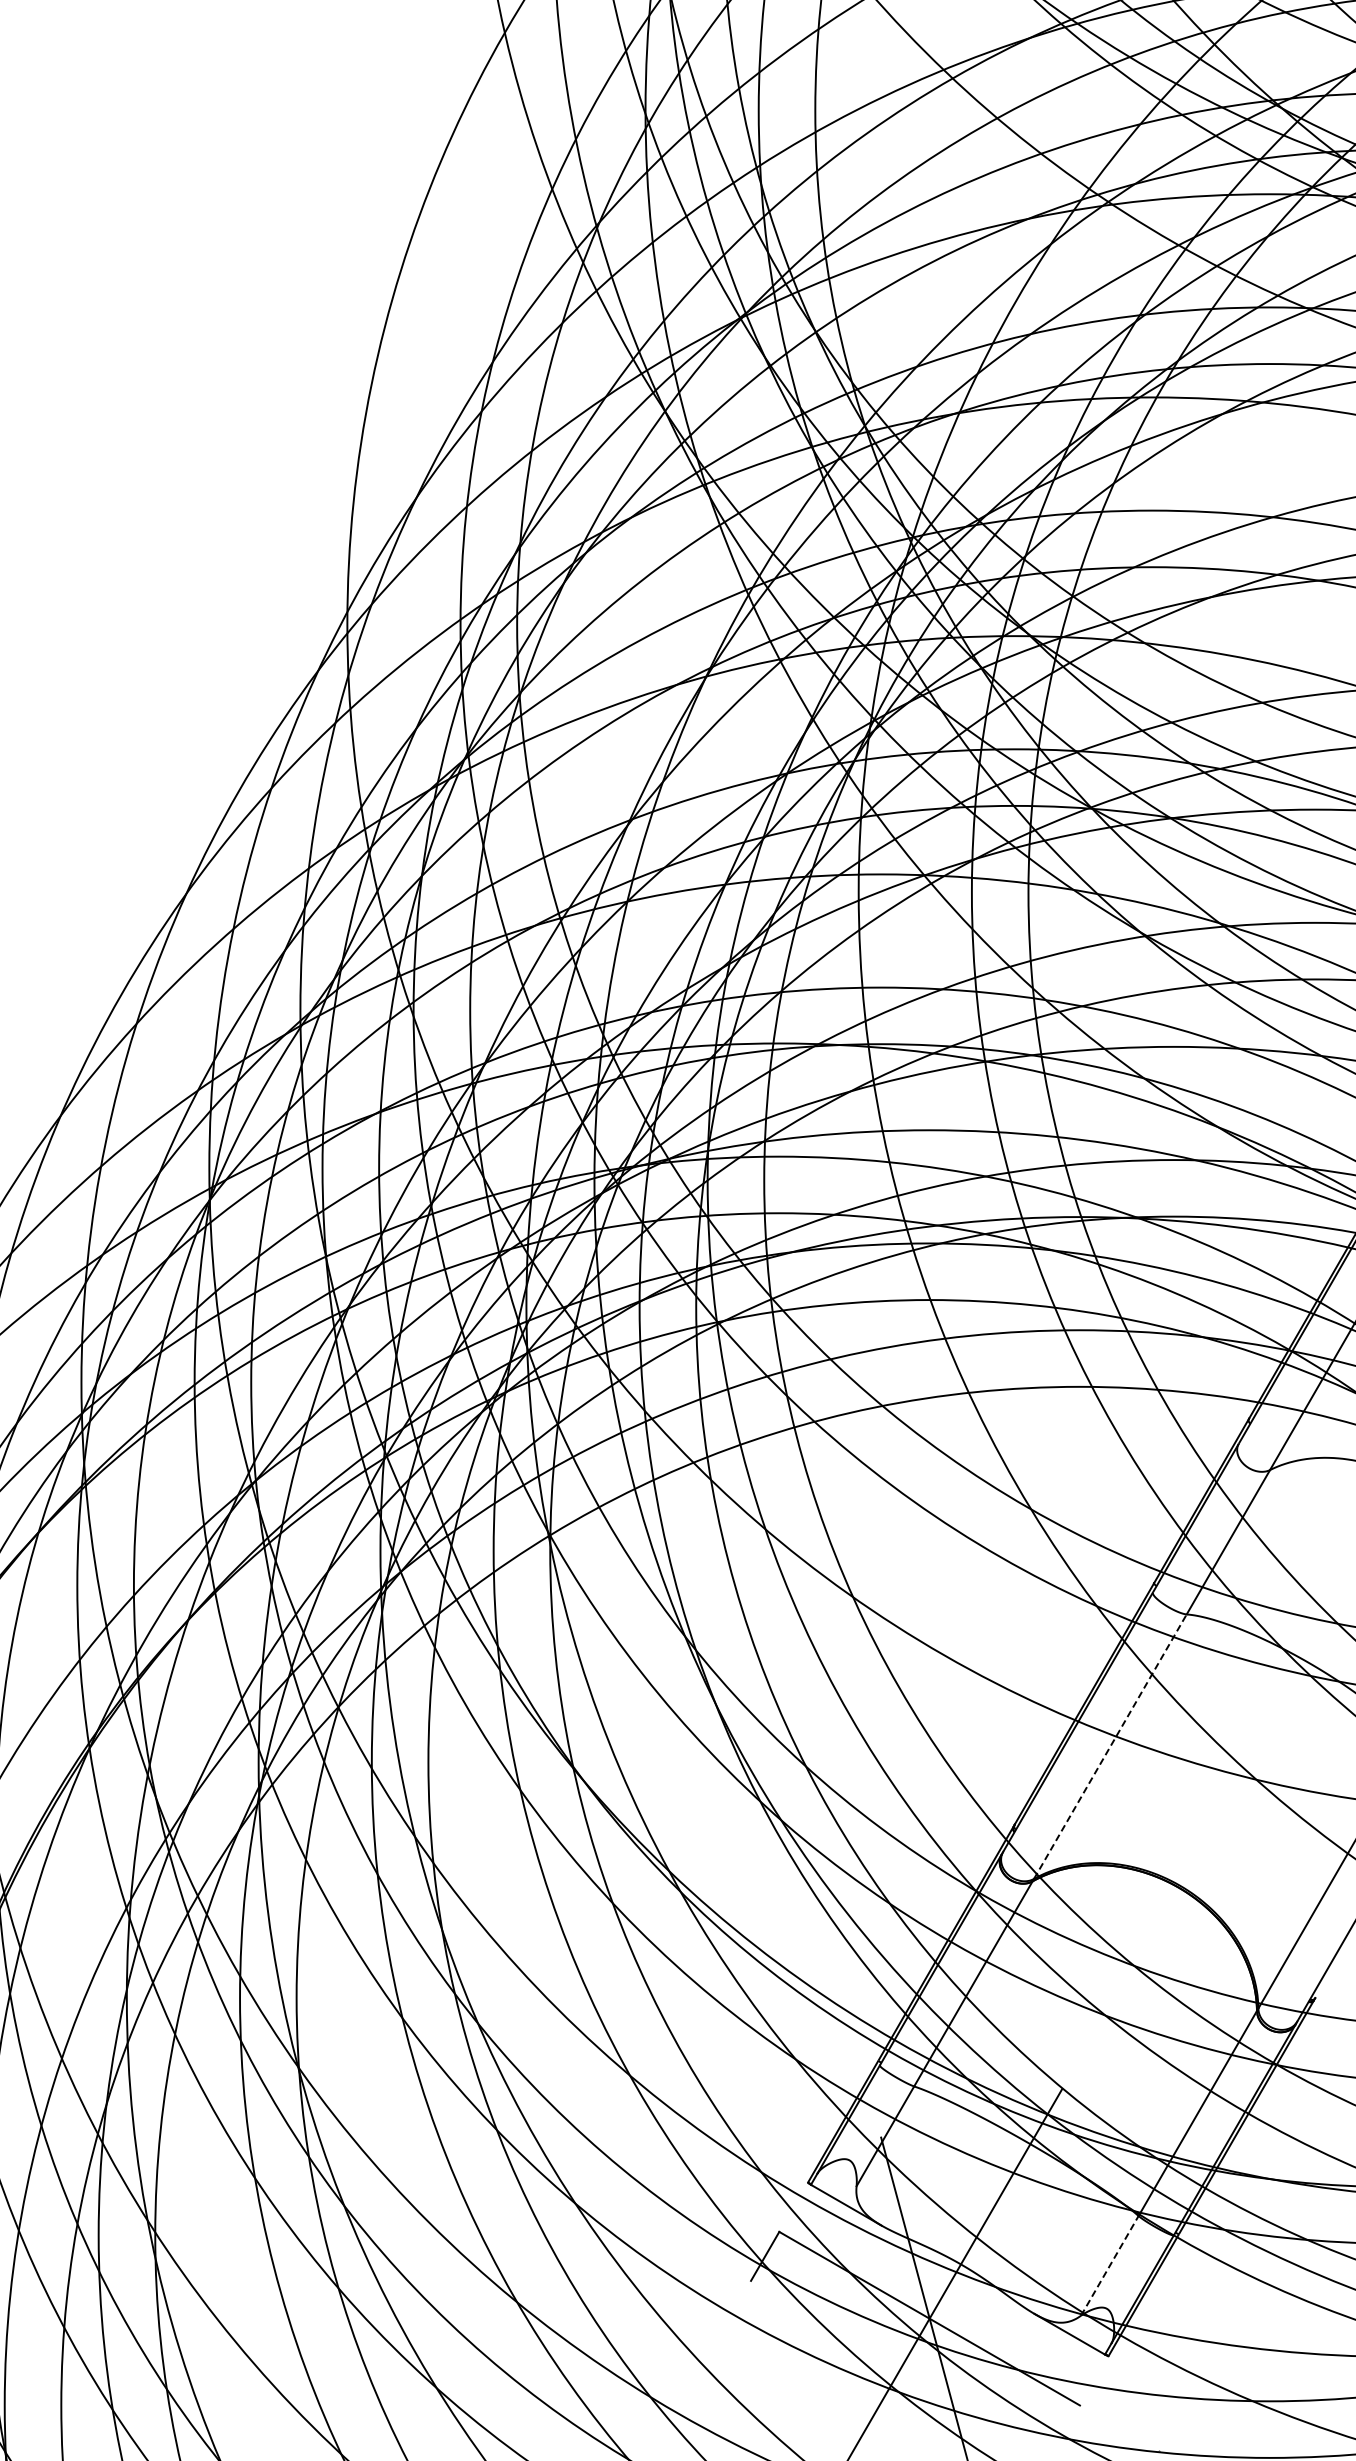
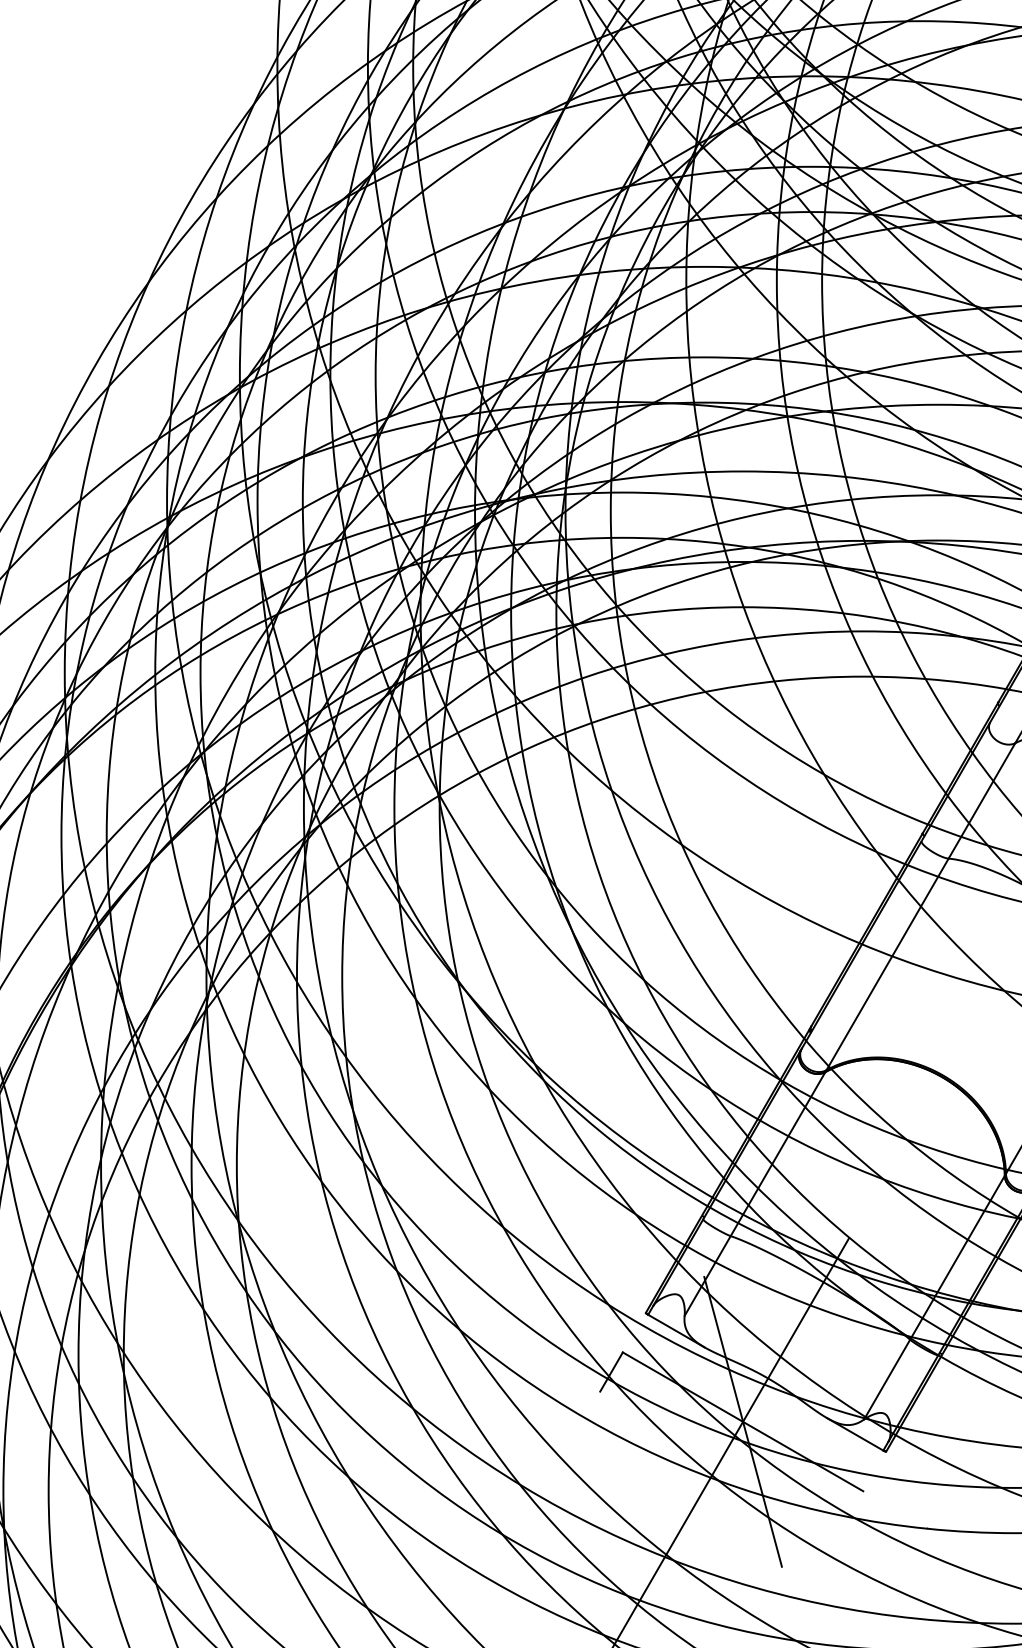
line: (1110, 1746) -> (887, 964), dashed -> solid
line: (1109, 2265) -> (886, 1379), dashed -> solid

